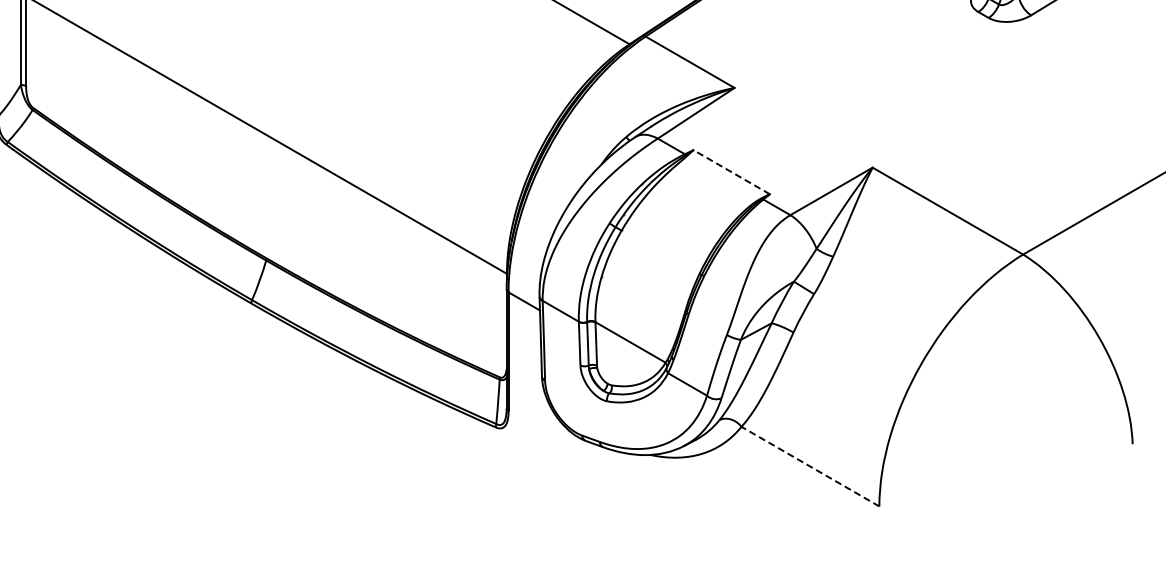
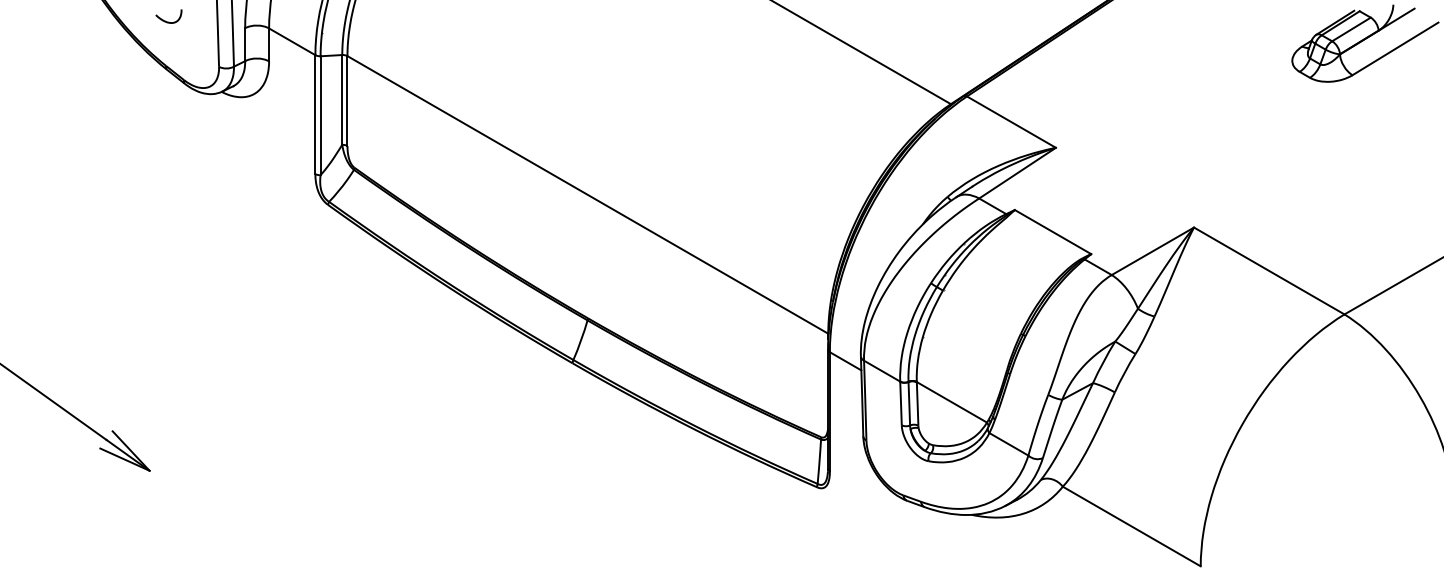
line: (731, 171) -> (1052, 231), dashed -> solid
line: (810, 466) -> (1131, 526), dashed -> solid

